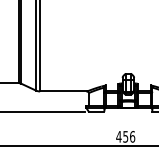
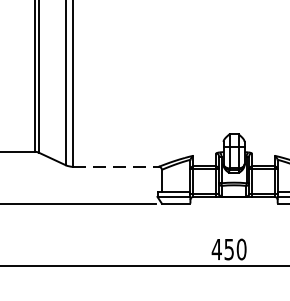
line: (63, 91) -> (115, 166), solid -> dashed
text: (132, 136) -> (241, 248), 456 -> 450

